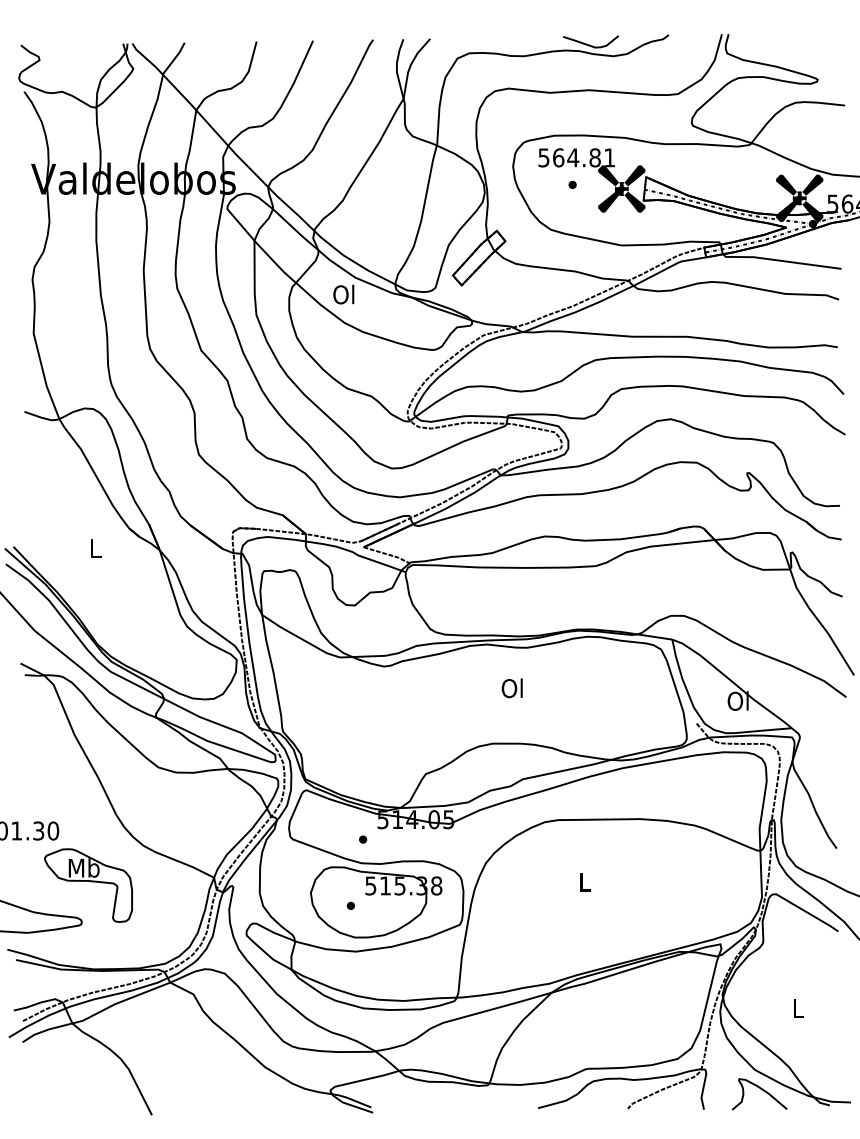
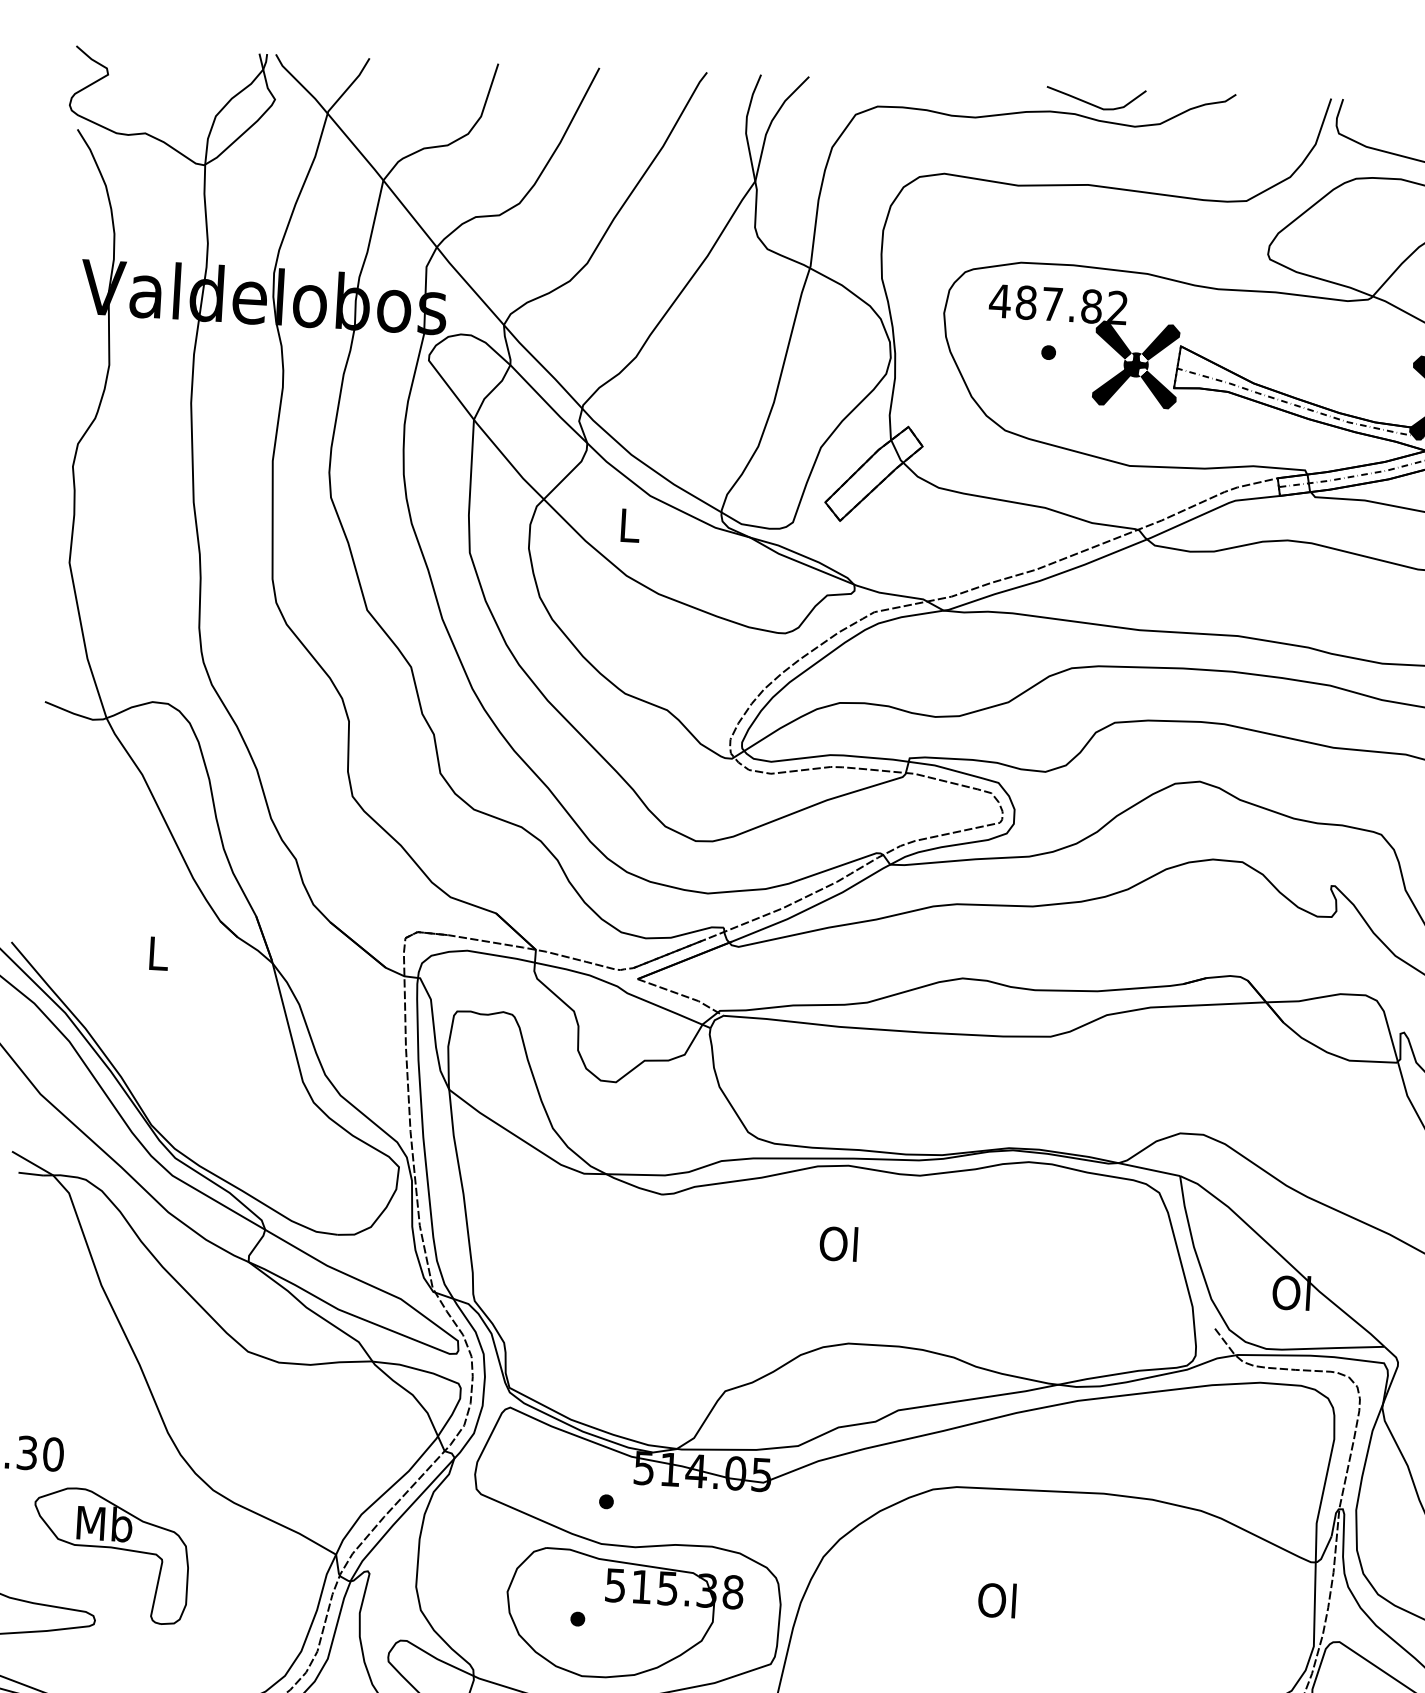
text: (575, 157) -> (1056, 303), 564.81 -> 487.82
text: (343, 294) -> (627, 524), Ol -> L
text: (511, 688) -> (837, 1243), moved
text: (583, 881) -> (996, 1599), L -> Ol

